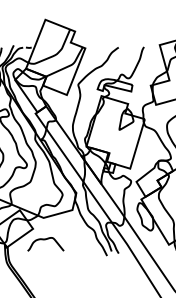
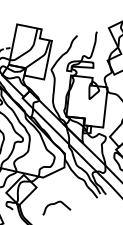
curve: (45, 240) -> (55, 204), moved

